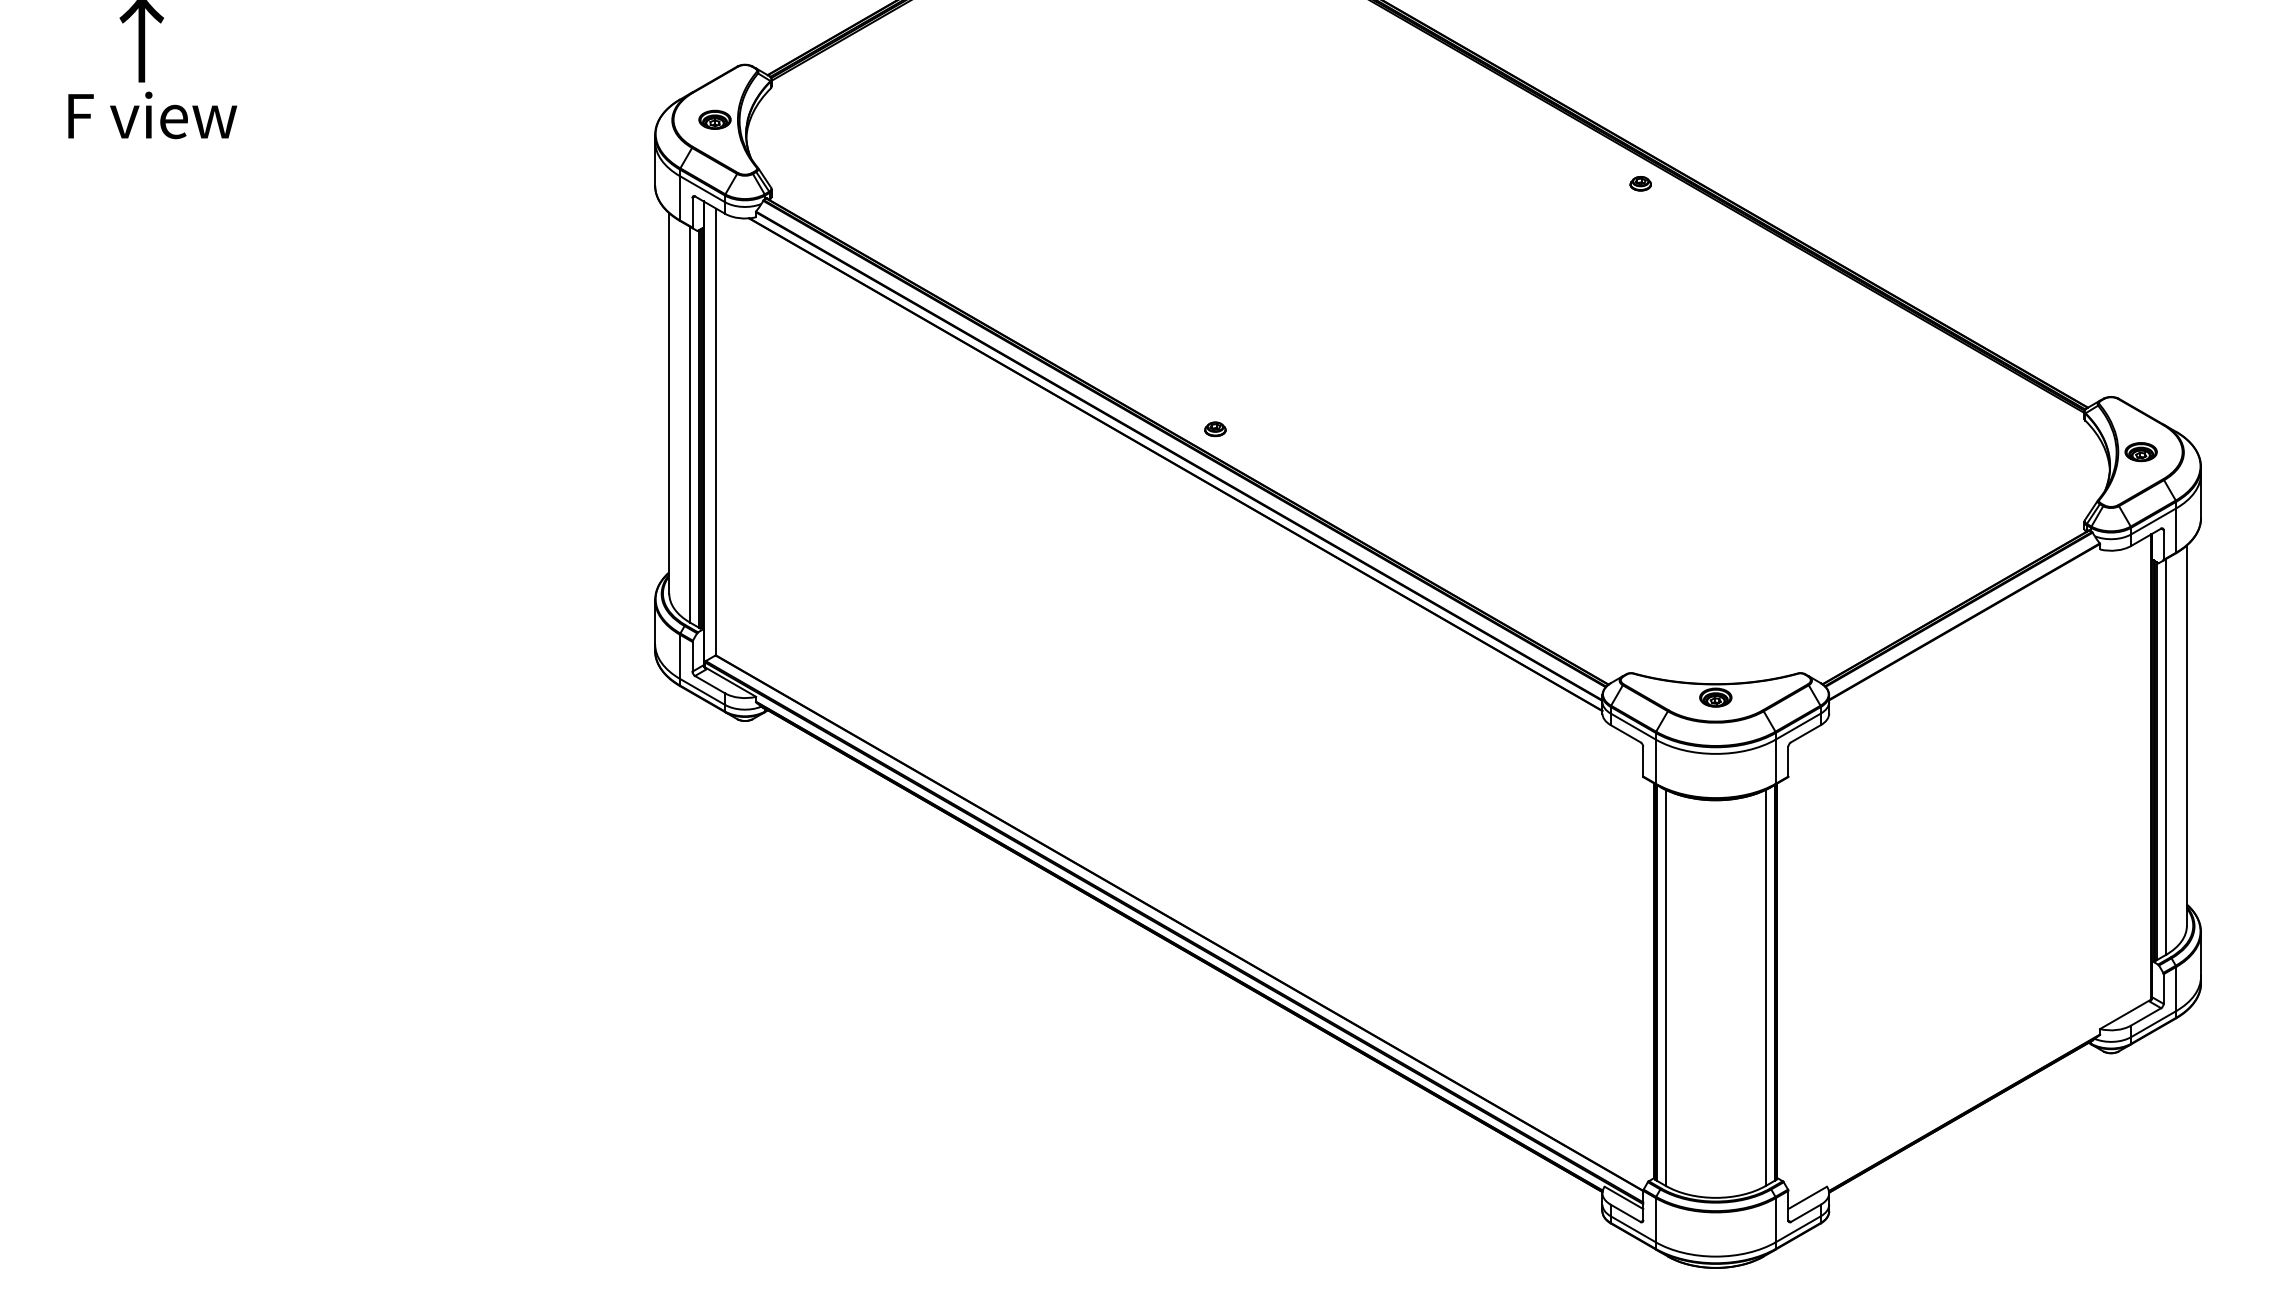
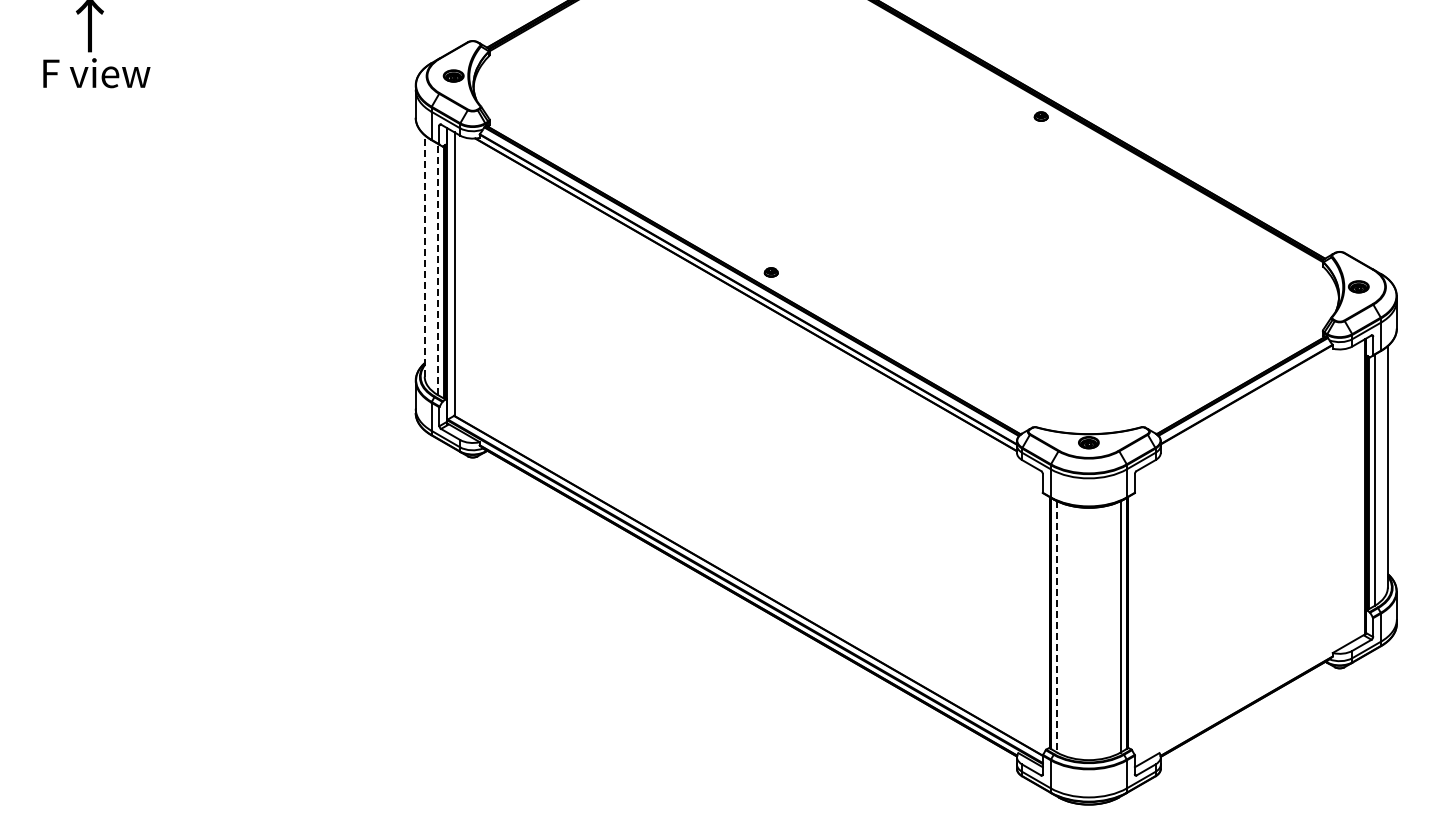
line: (668, 404) -> (424, 256), solid -> dashed
line: (689, 424) -> (437, 269), solid -> dashed
line: (1666, 987) -> (1057, 626), solid -> dashed

